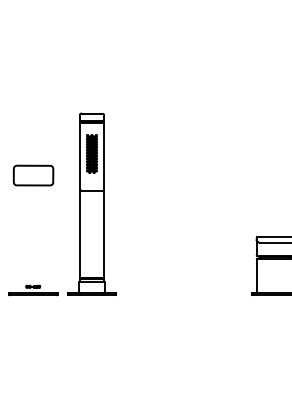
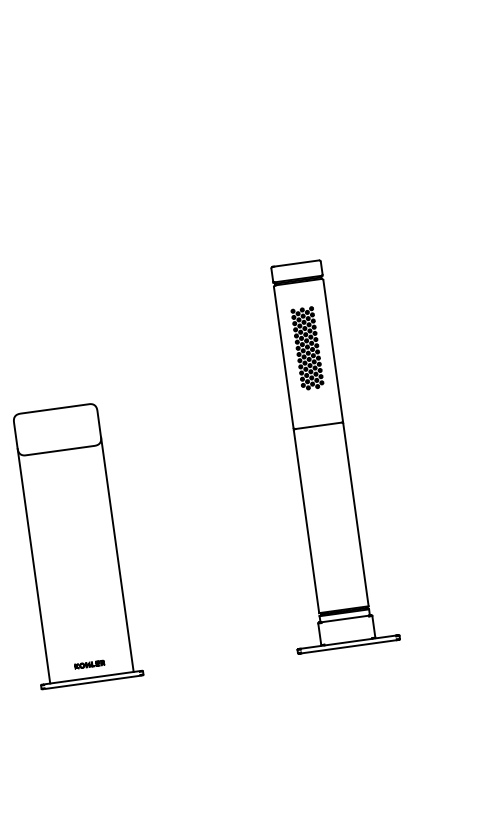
part: (91, 203) -> (321, 453), moved
line: (13, 237) -> (33, 566), added
line: (53, 237) -> (117, 554), added

